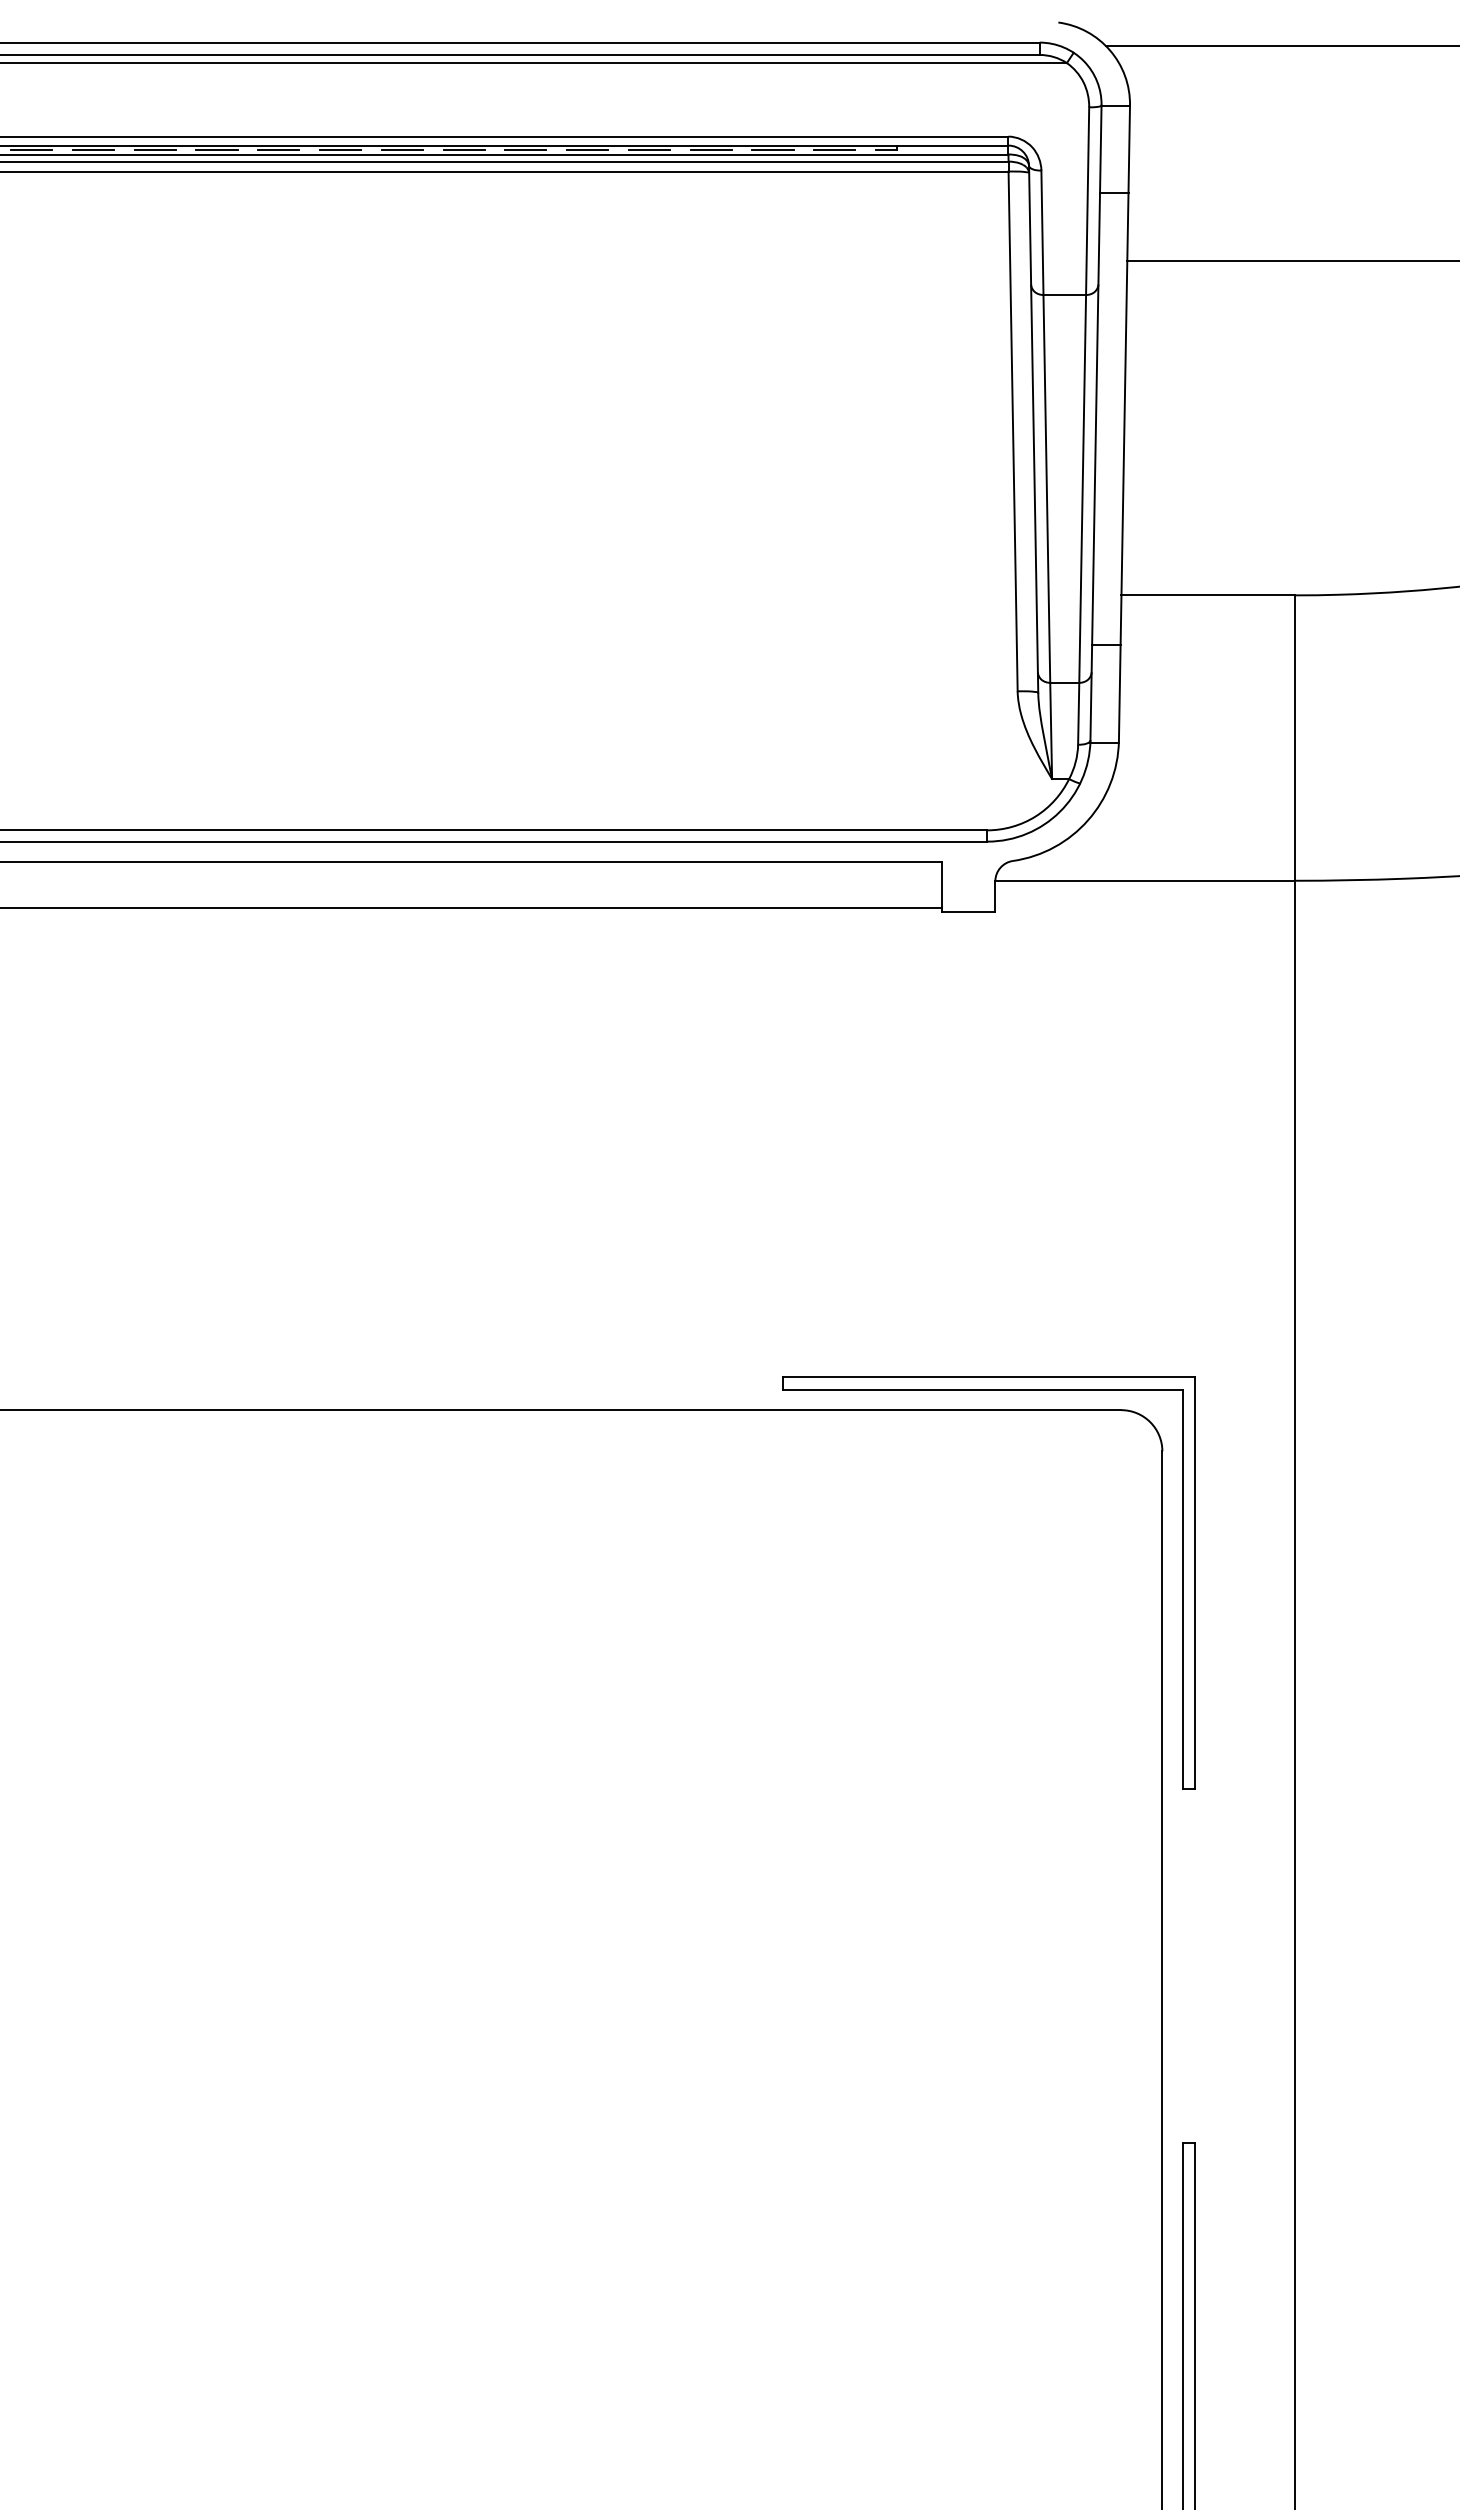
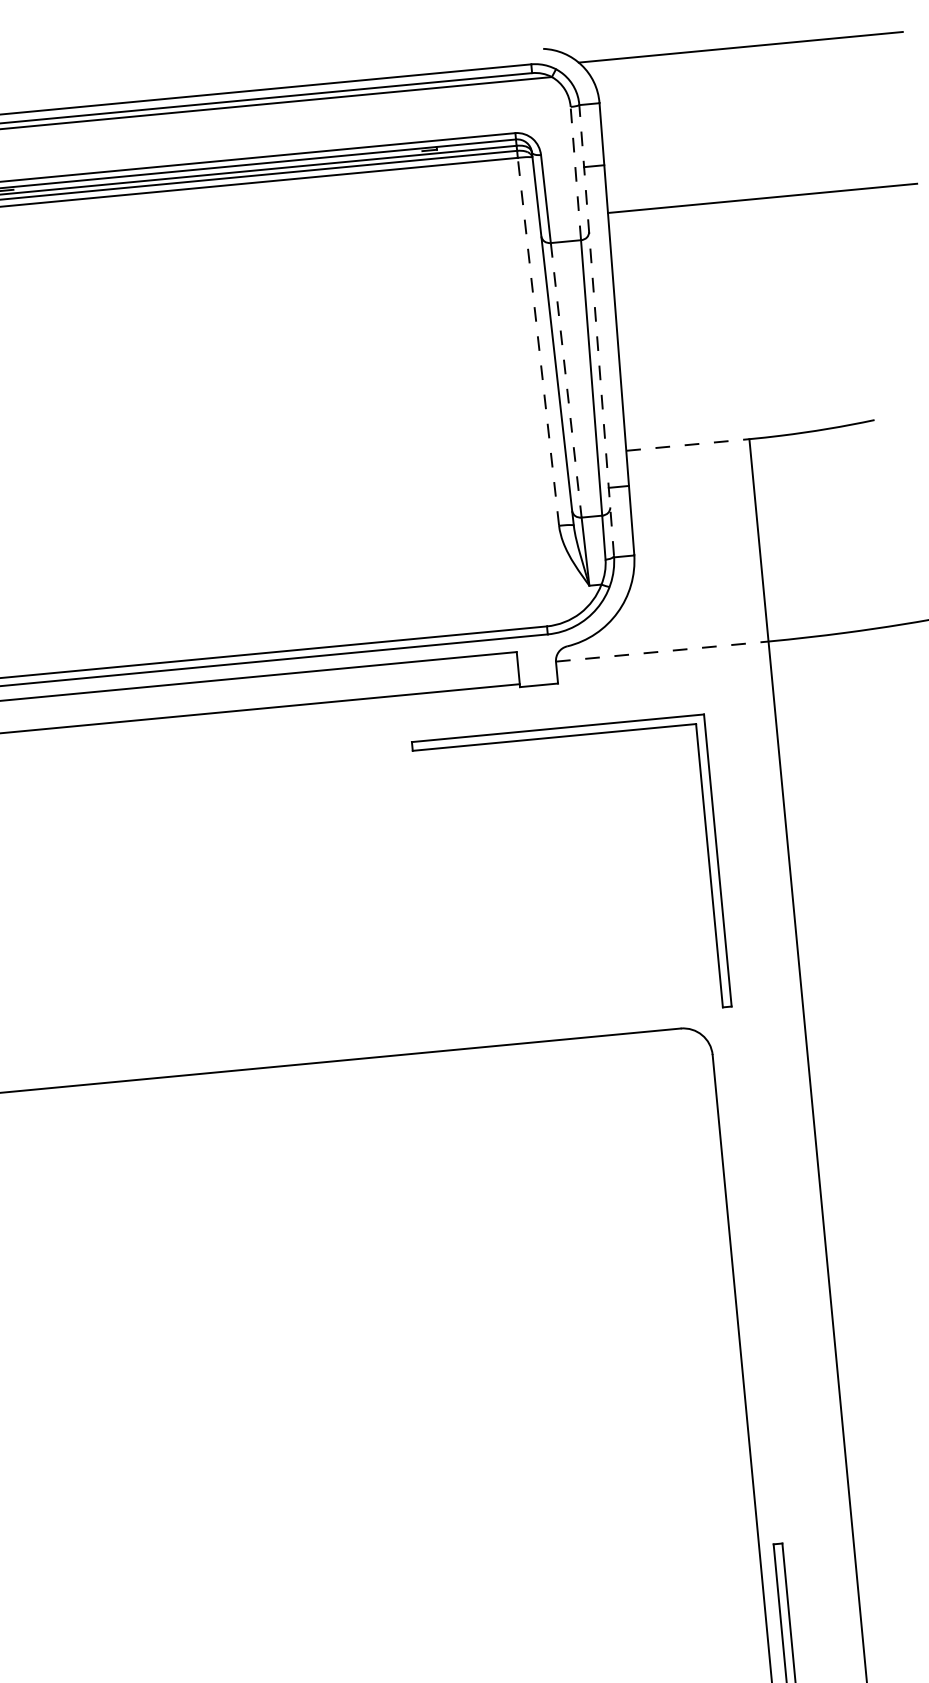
line: (340, 149) -> (42, 187), removed
line: (401, 149) -> (85, 182), removed
line: (463, 149) -> (129, 178), removed
line: (525, 149) -> (173, 174), removed
line: (587, 149) -> (217, 170), removed
line: (649, 149) -> (261, 166), removed
line: (710, 149) -> (305, 162), removed
line: (772, 149) -> (348, 158), removed
line: (834, 149) -> (392, 153), removed
line: (1087, 201) -> (575, 173), solid -> dashed
line: (1096, 422) -> (596, 329), solid -> dashed
line: (1013, 431) -> (538, 341), solid -> dashed
line: (1046, 488) -> (565, 380), solid -> dashed
line: (1208, 595) -> (687, 445), solid -> dashed
line: (1145, 880) -> (662, 651), solid -> dashed
part: (988, 1390) -> (558, 737), moved

